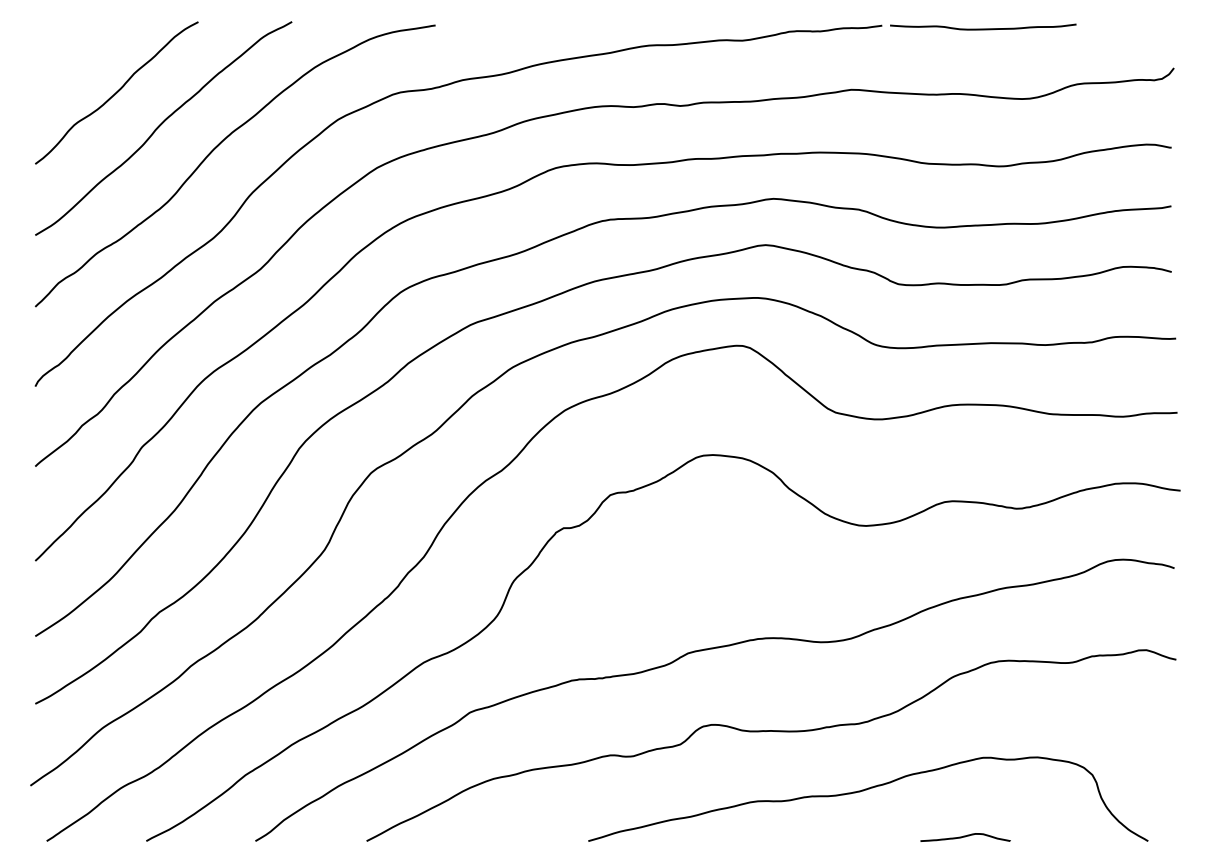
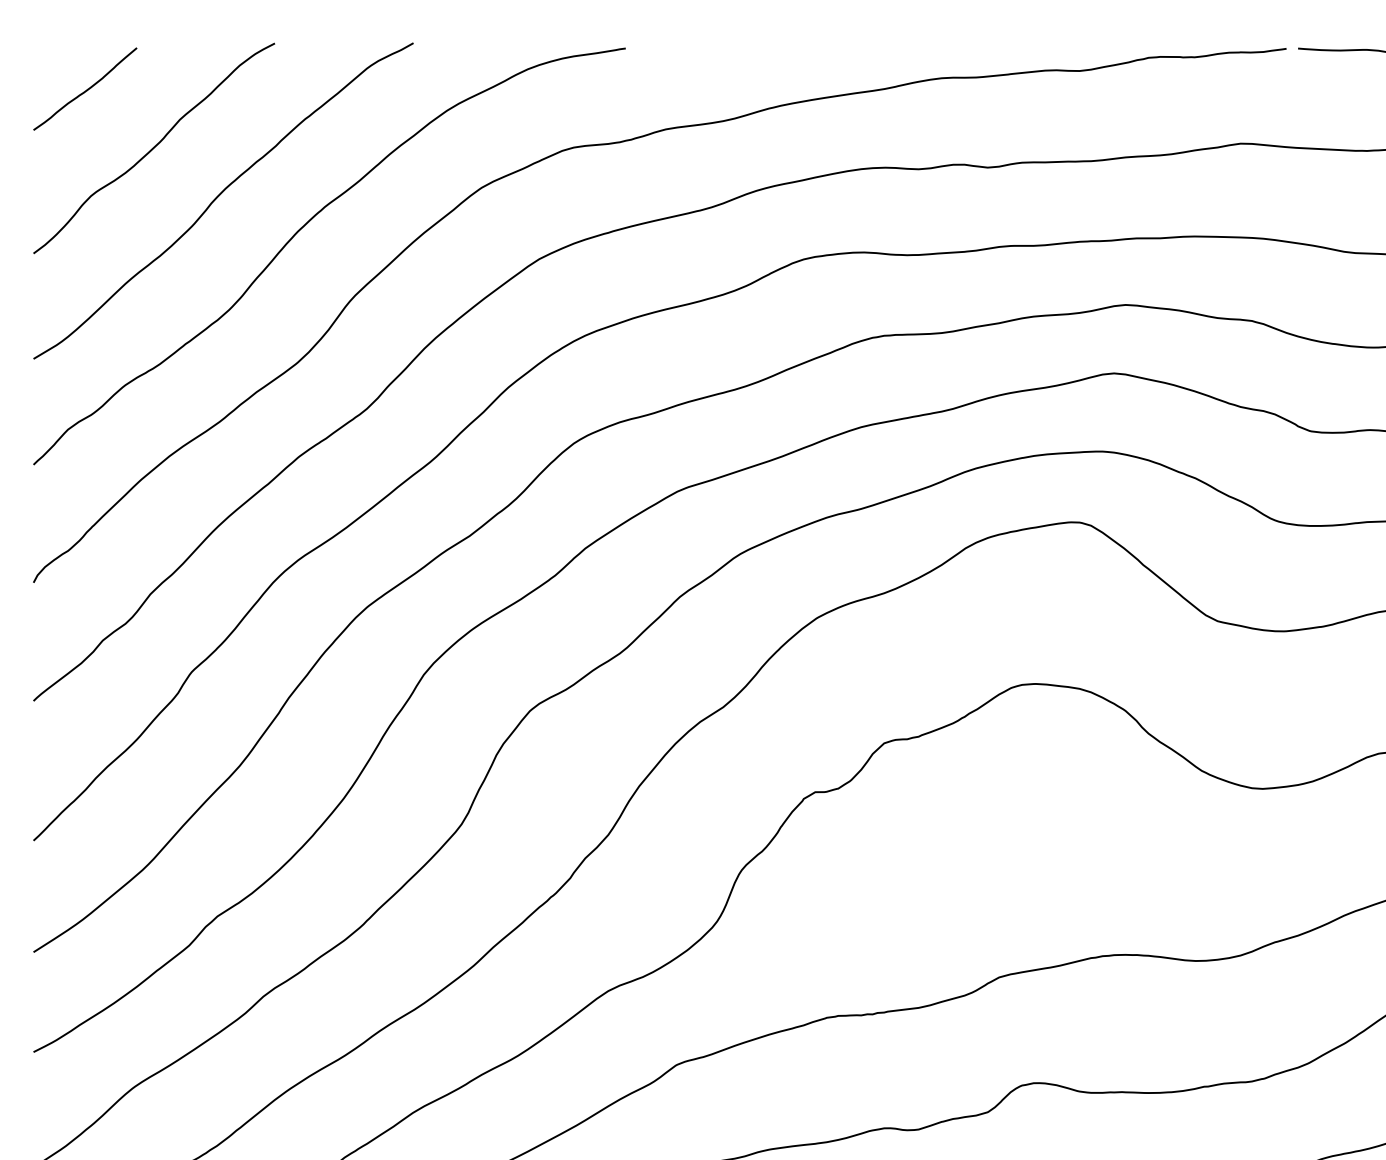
curve: (71, 52) -> (87, 88), added

